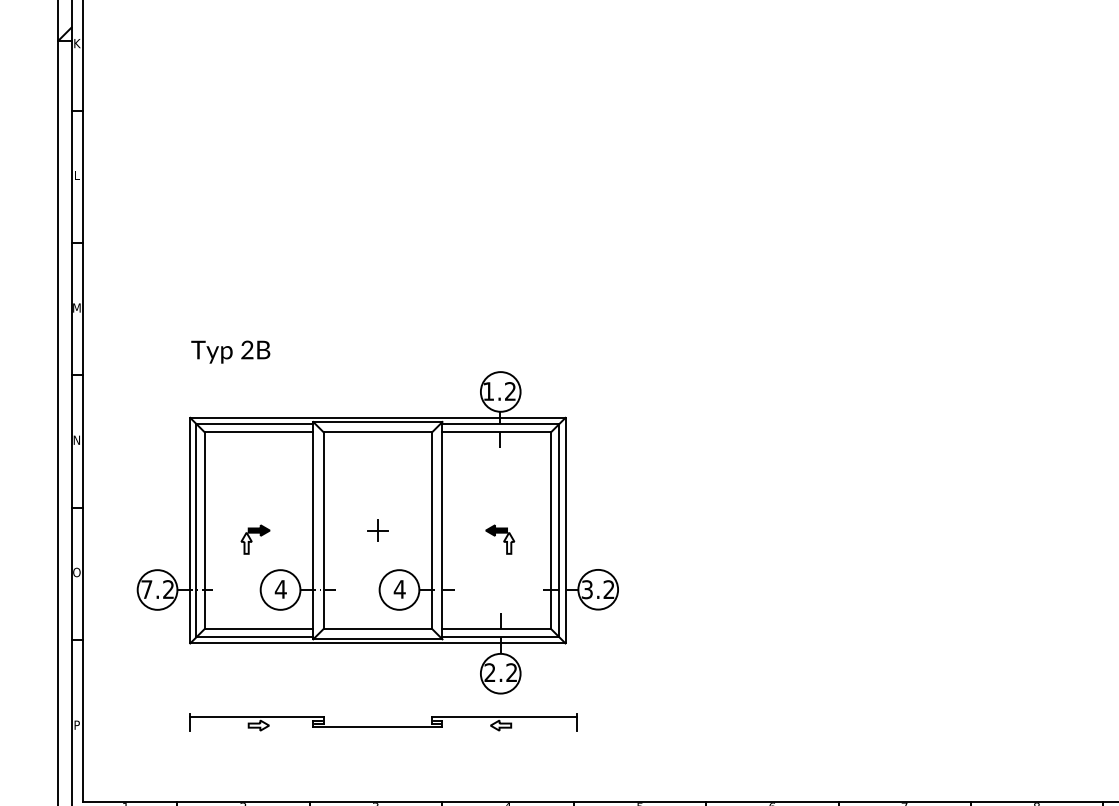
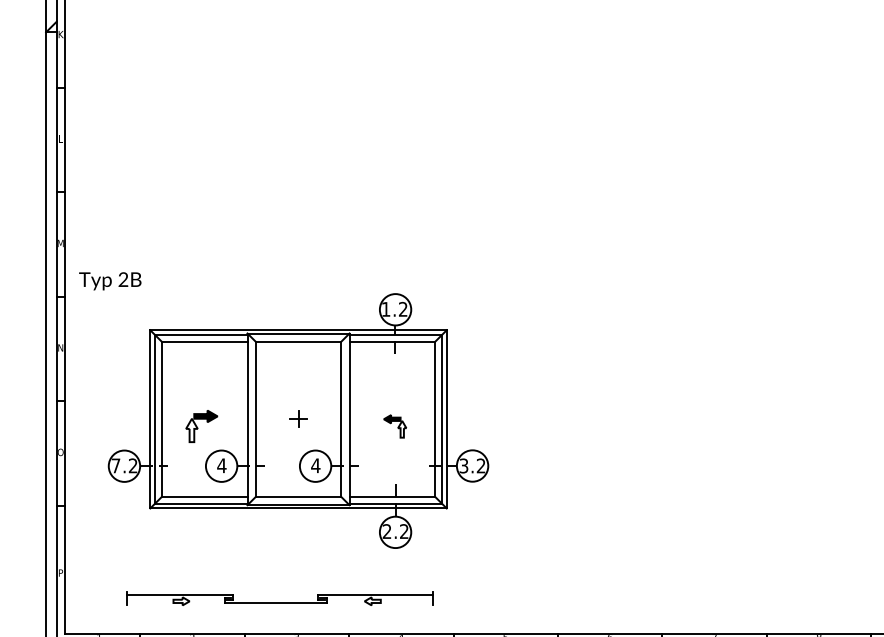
text: (231, 352) -> (110, 281), moved
part: (255, 539) -> (201, 426), size x1.4
part: (382, 721) -> (279, 598), moved

